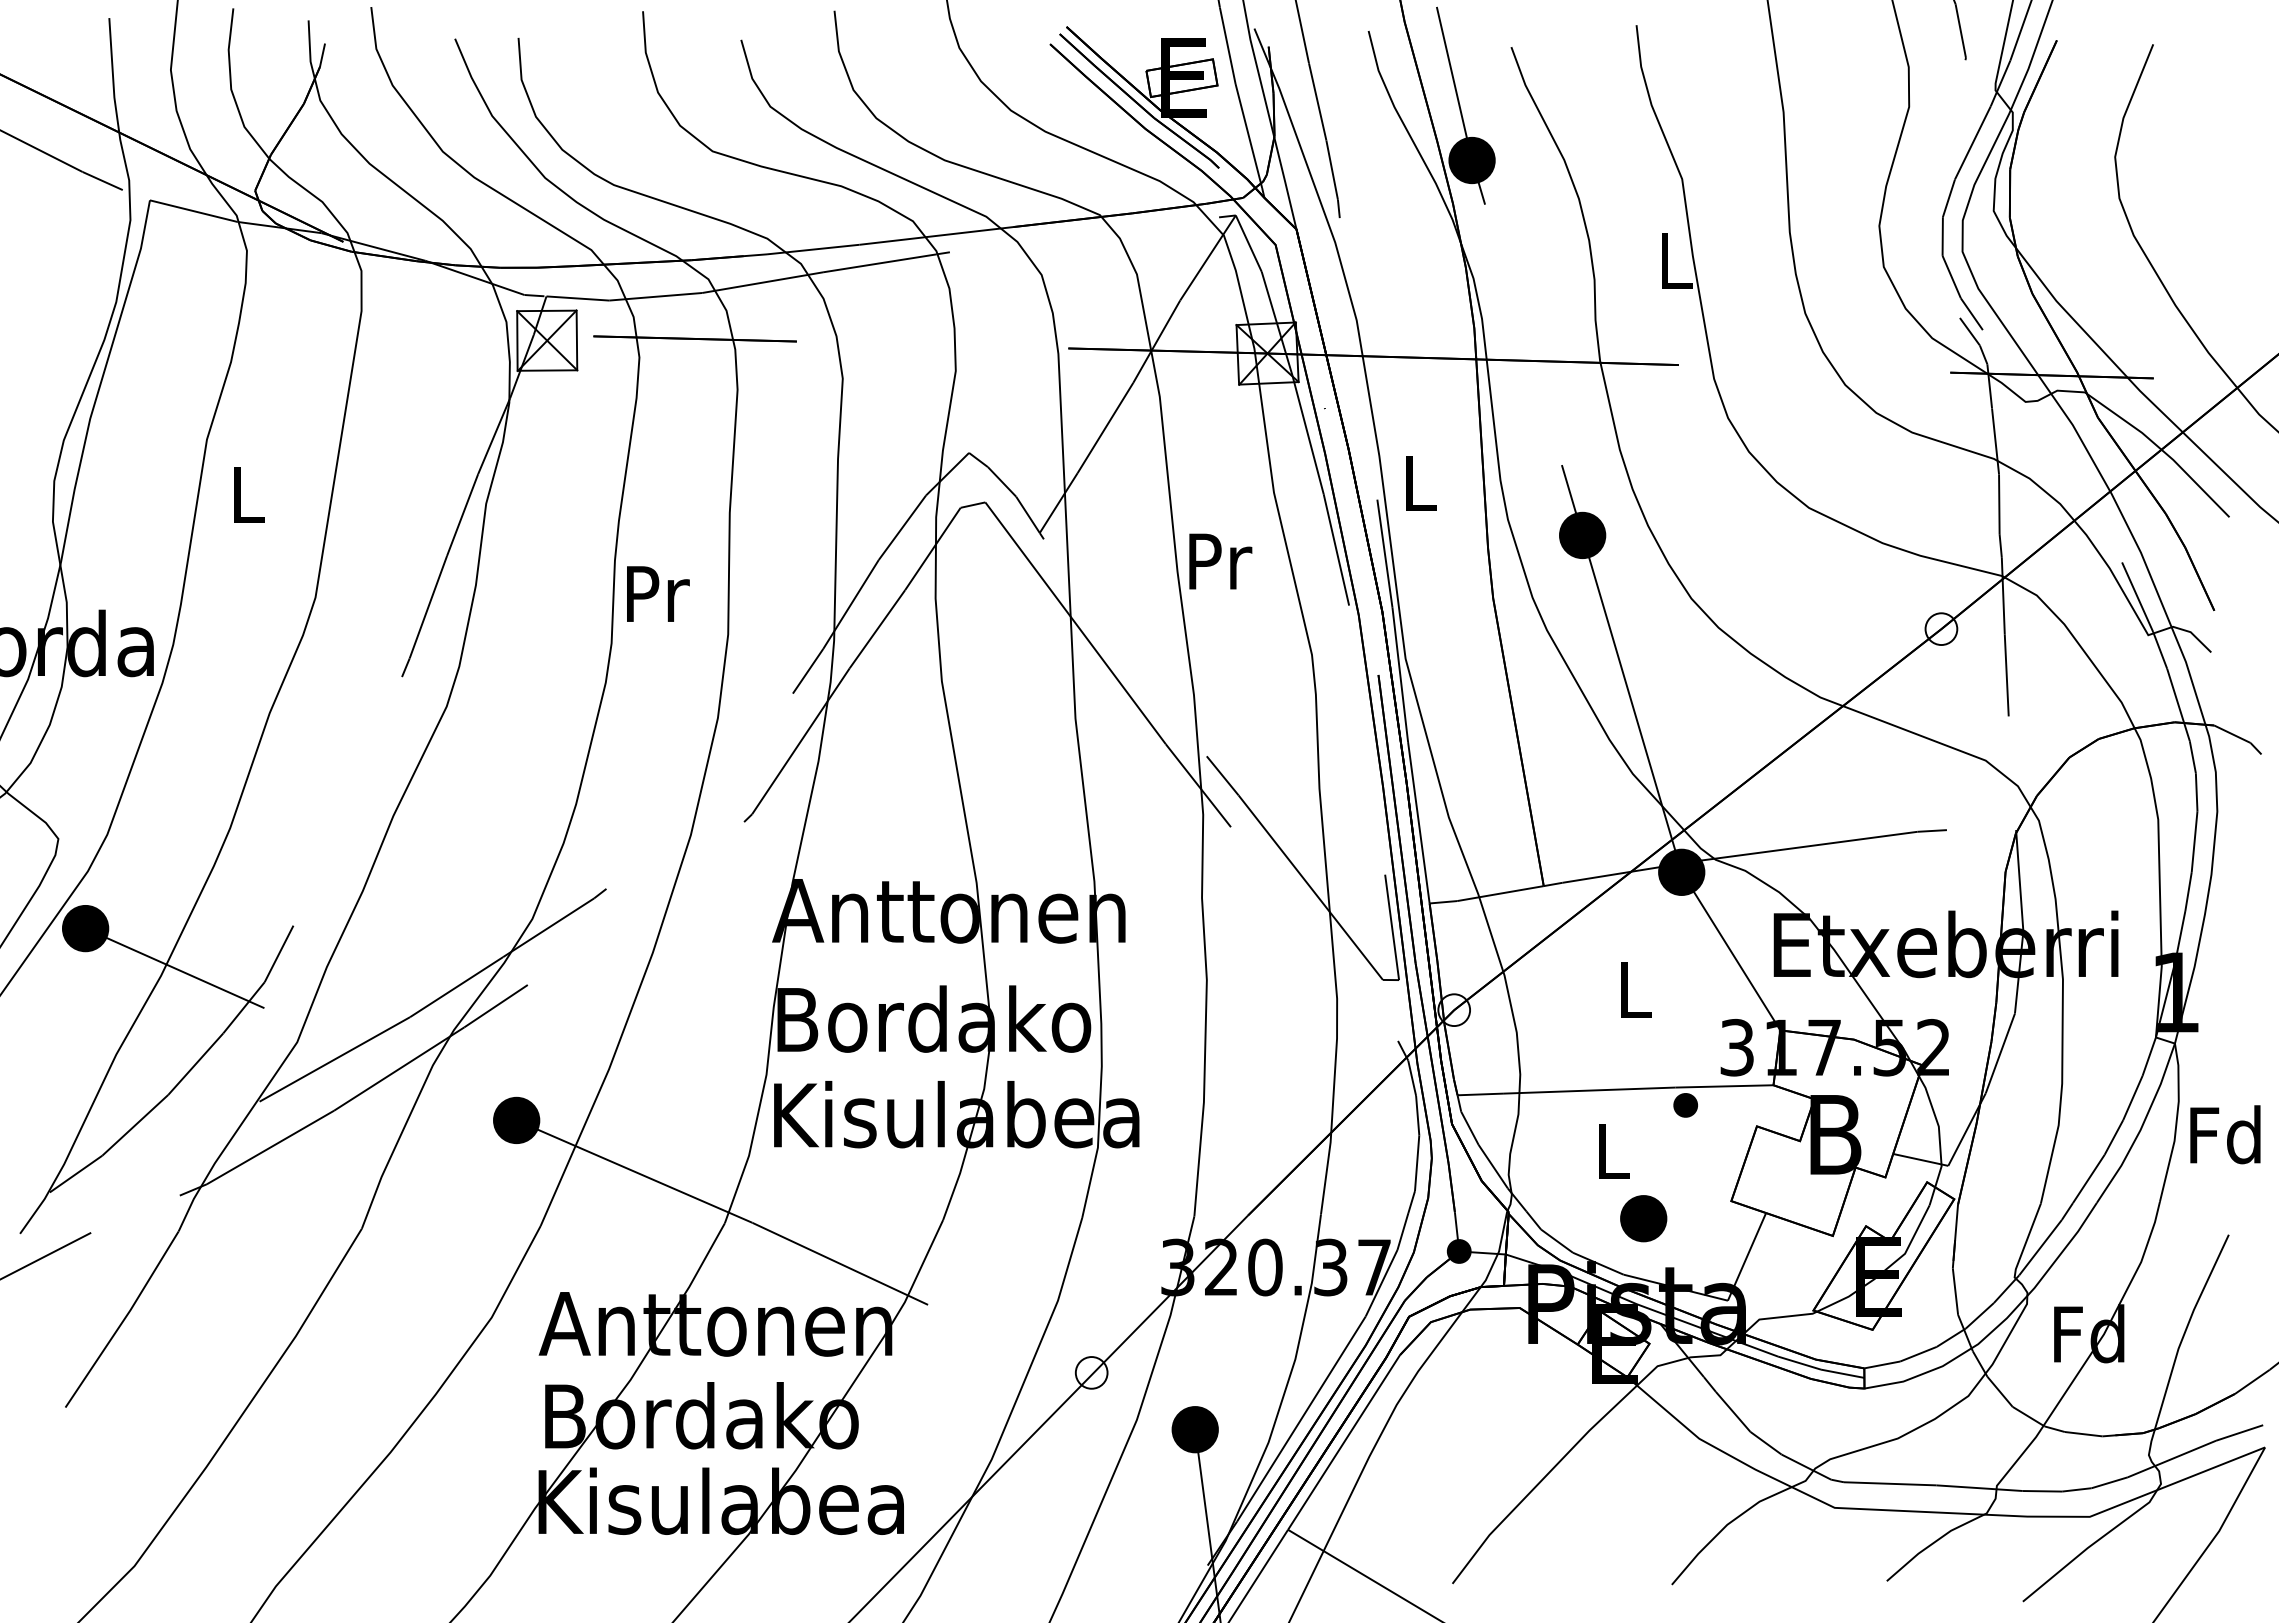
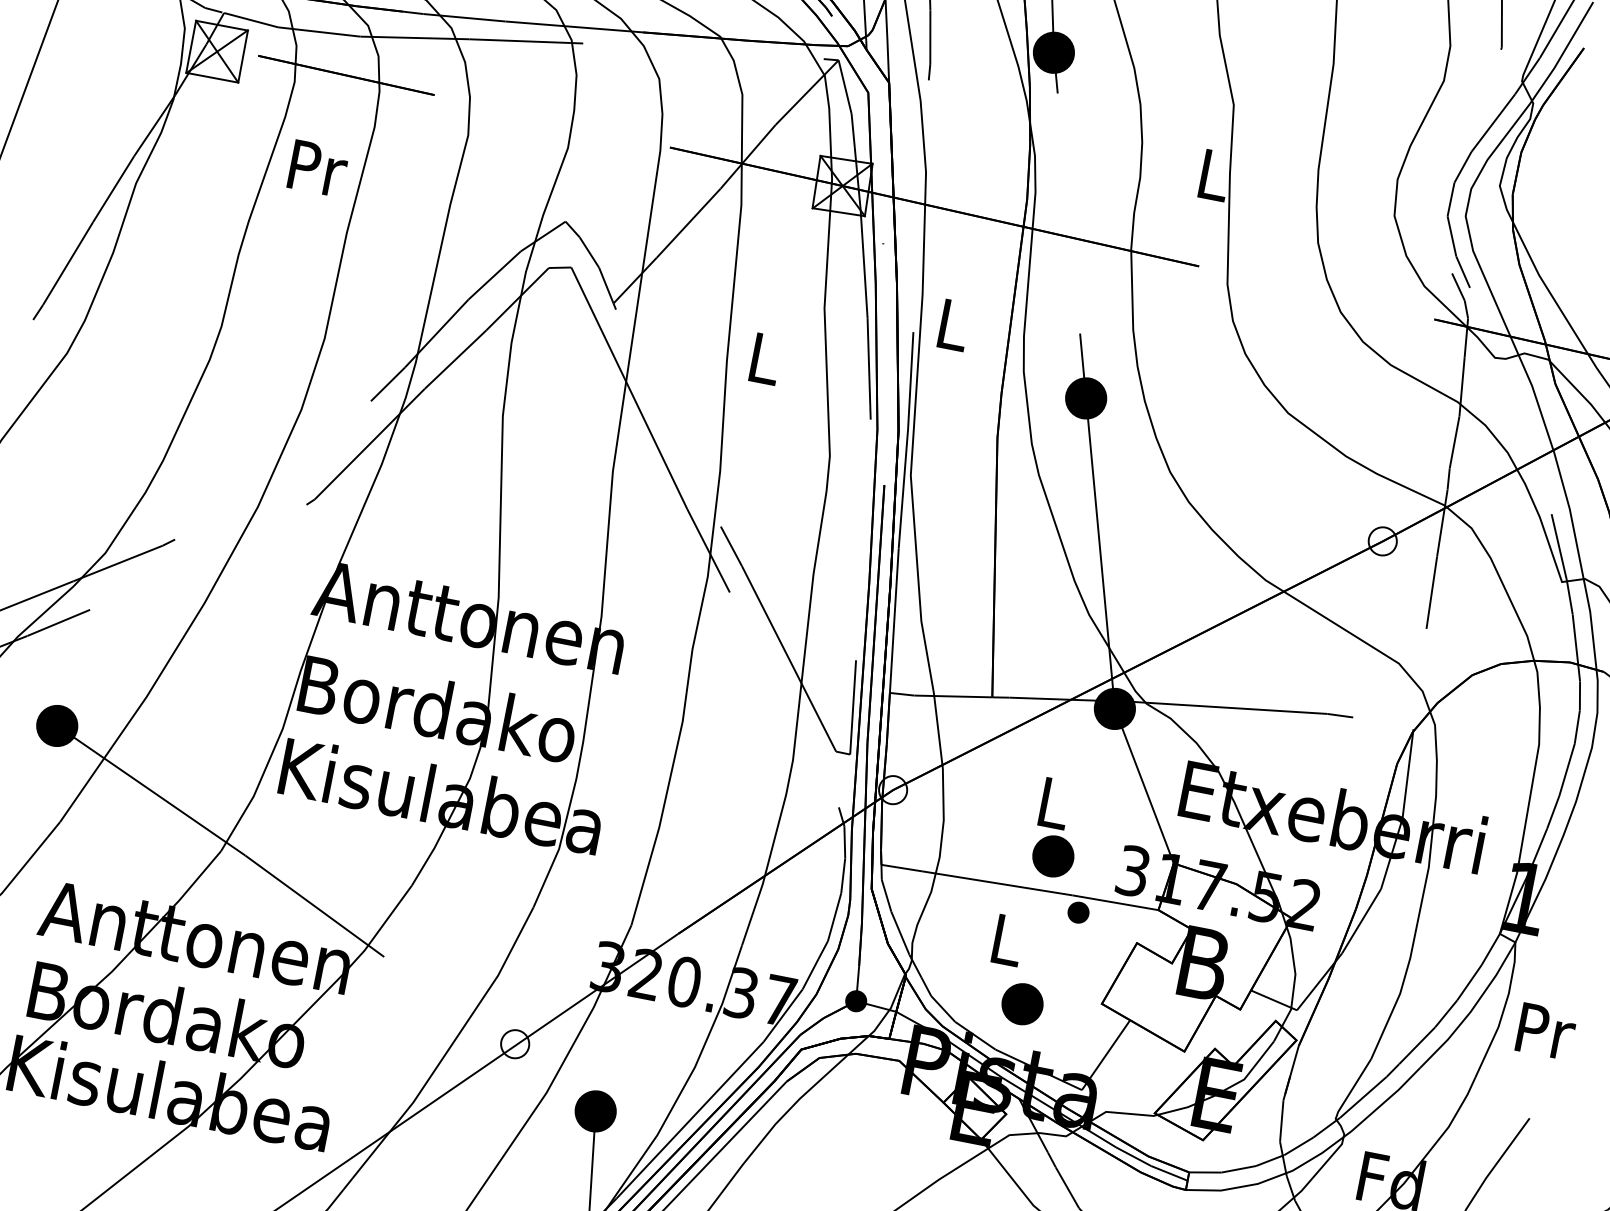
text: (1220, 561) -> (766, 359), Pr -> L
text: (658, 593) -> (318, 168), moved
part: (1645, 1048) -> (1053, 856), added
text: (2225, 1134) -> (1543, 1030), Fd -> Pr

